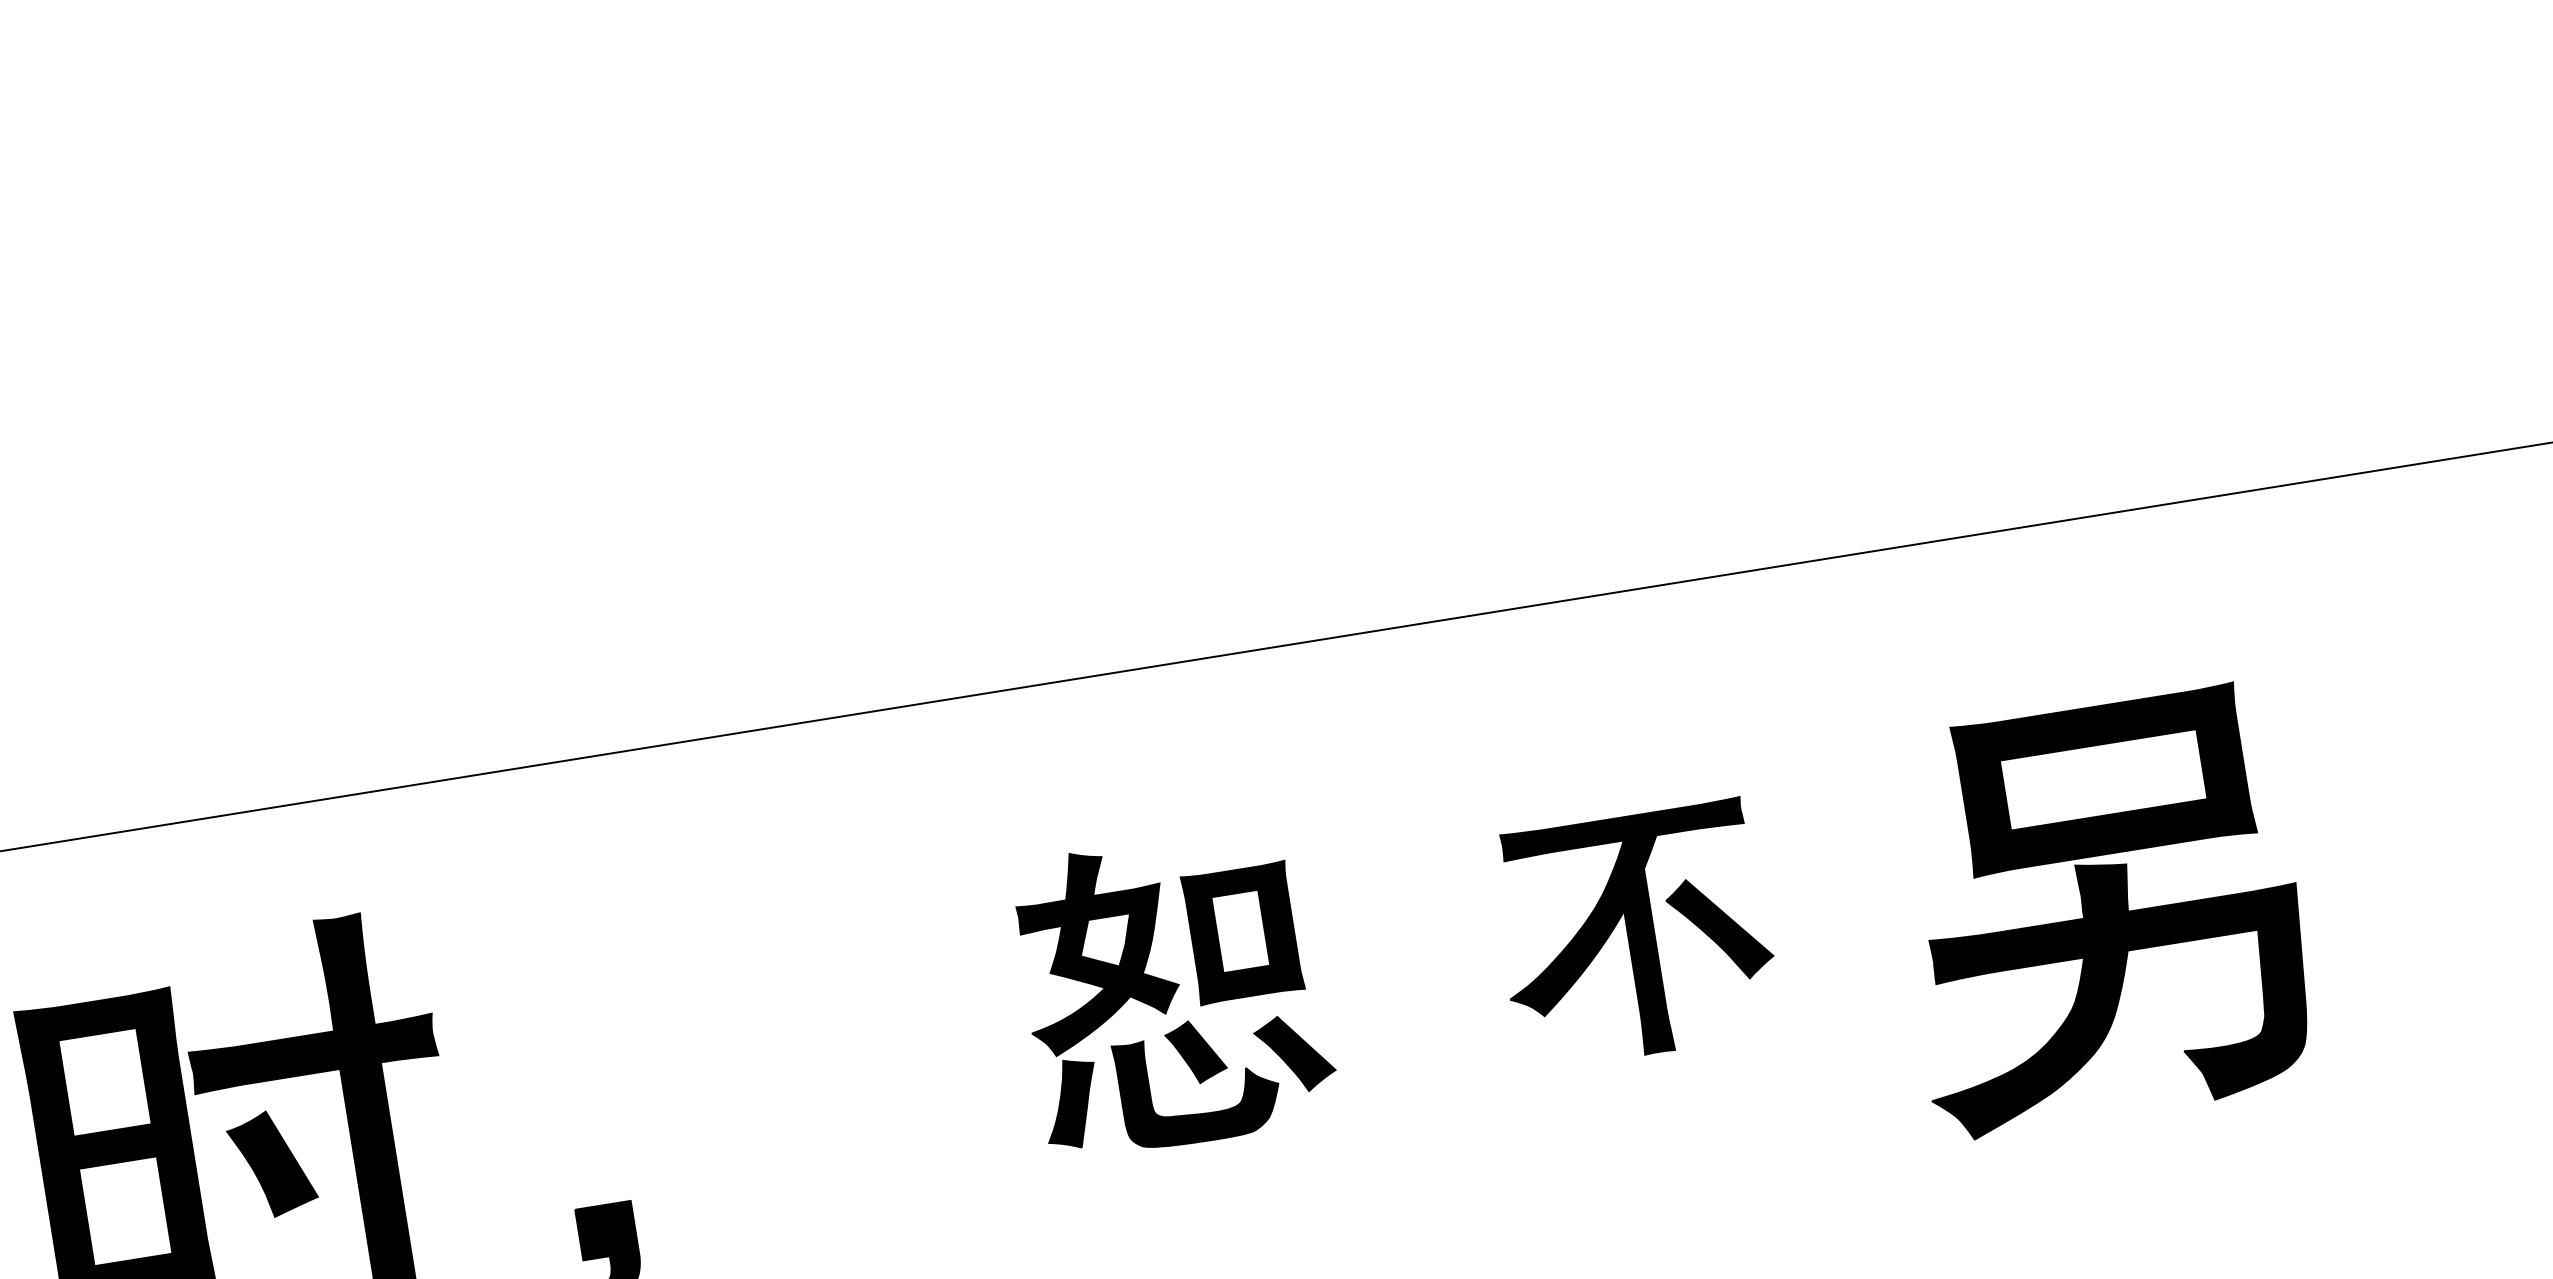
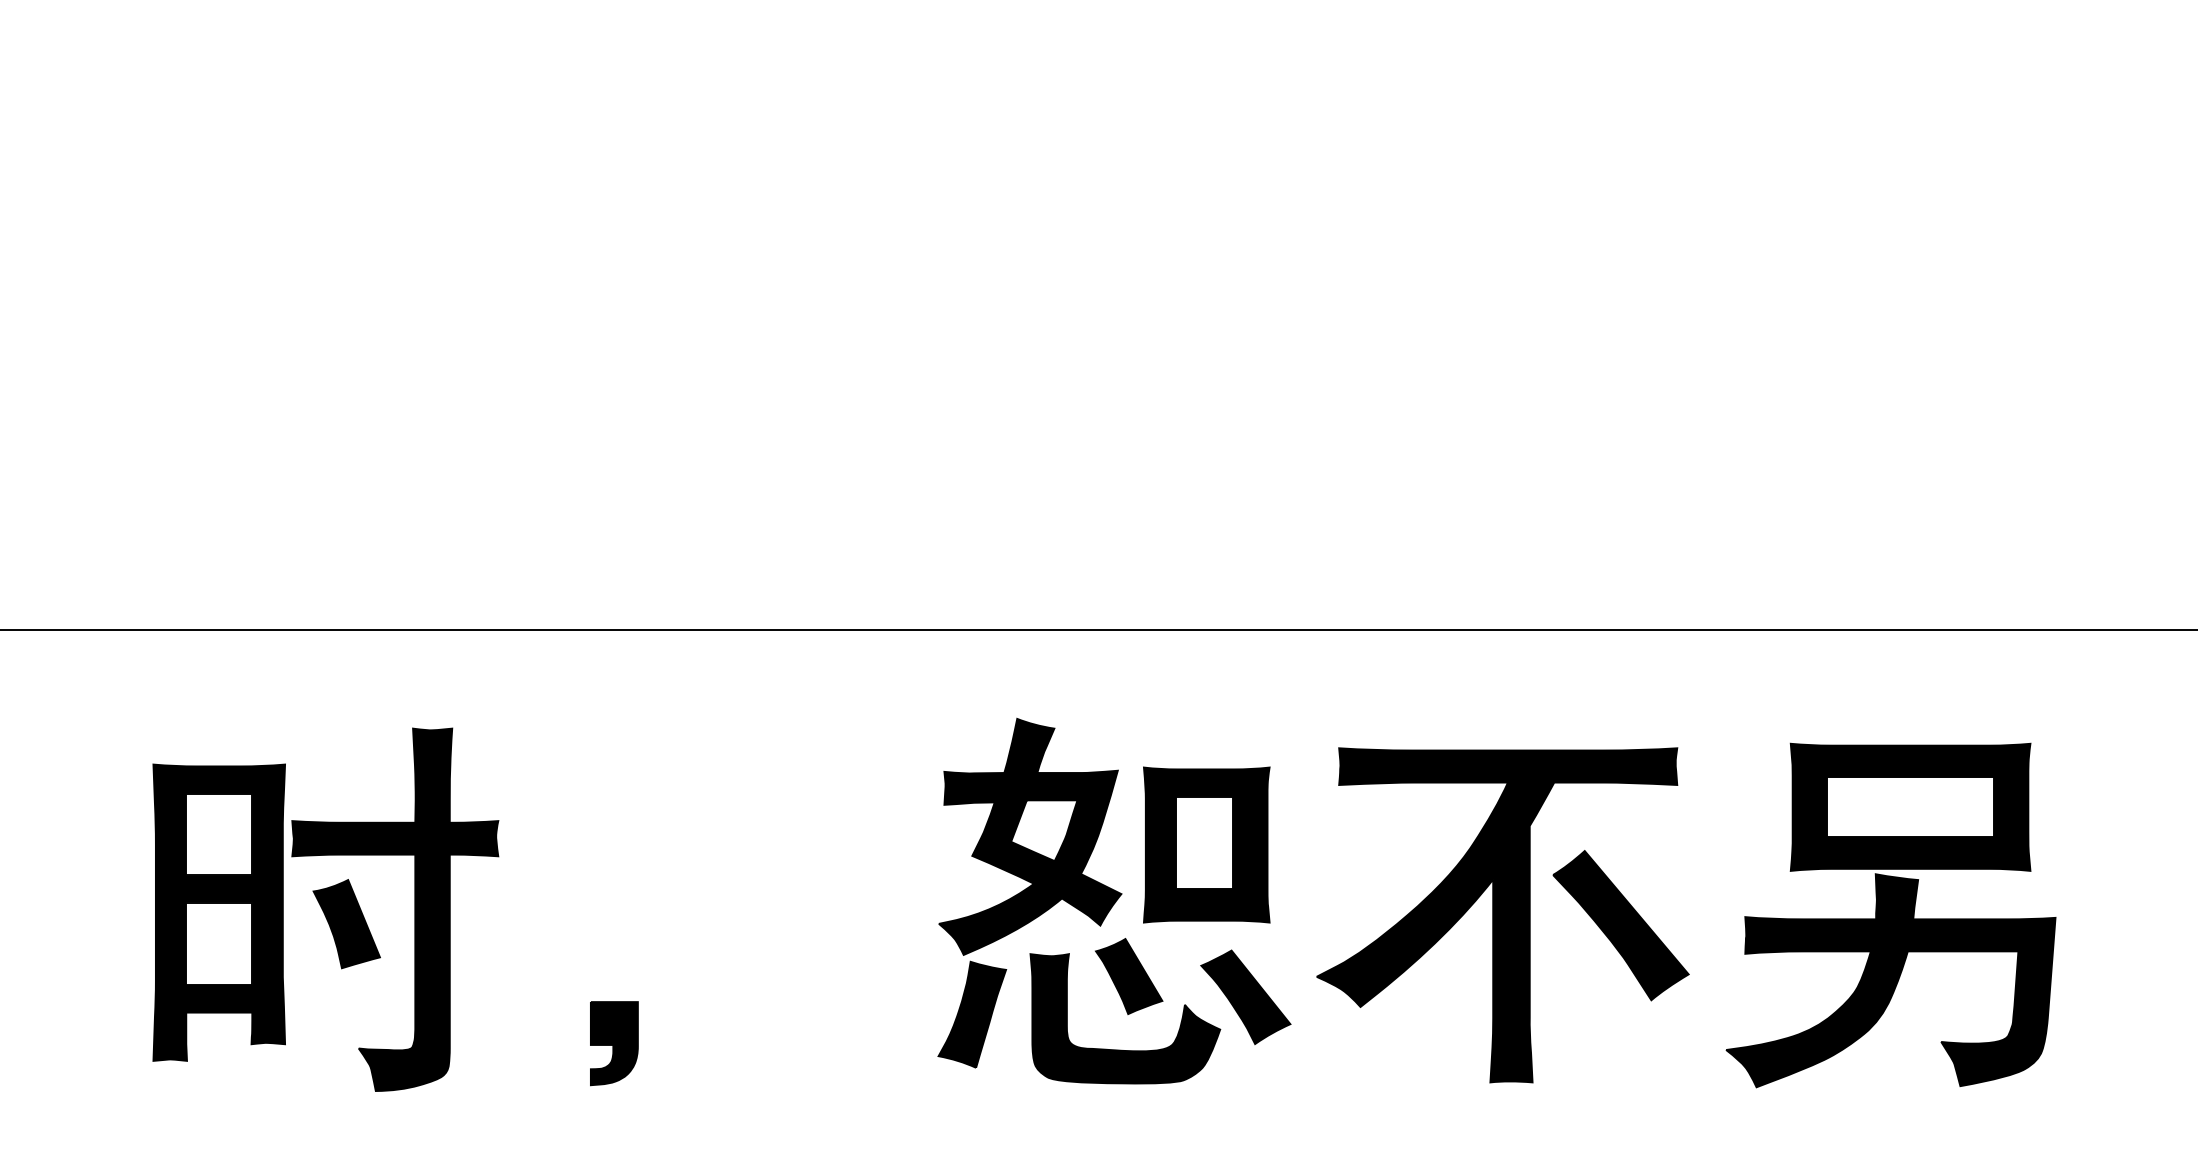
part: (2100, 911) -> (1890, 915), moved
part: (1634, 935) -> (1502, 915), size x1.67
part: (1173, 990) -> (1114, 900), size x1.43

